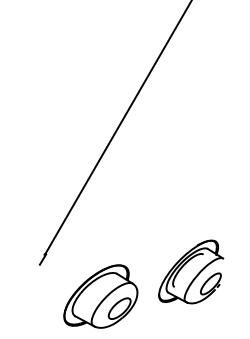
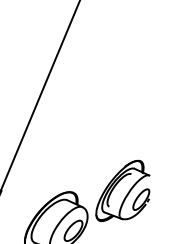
part: (191, 271) -> (122, 190), moved

